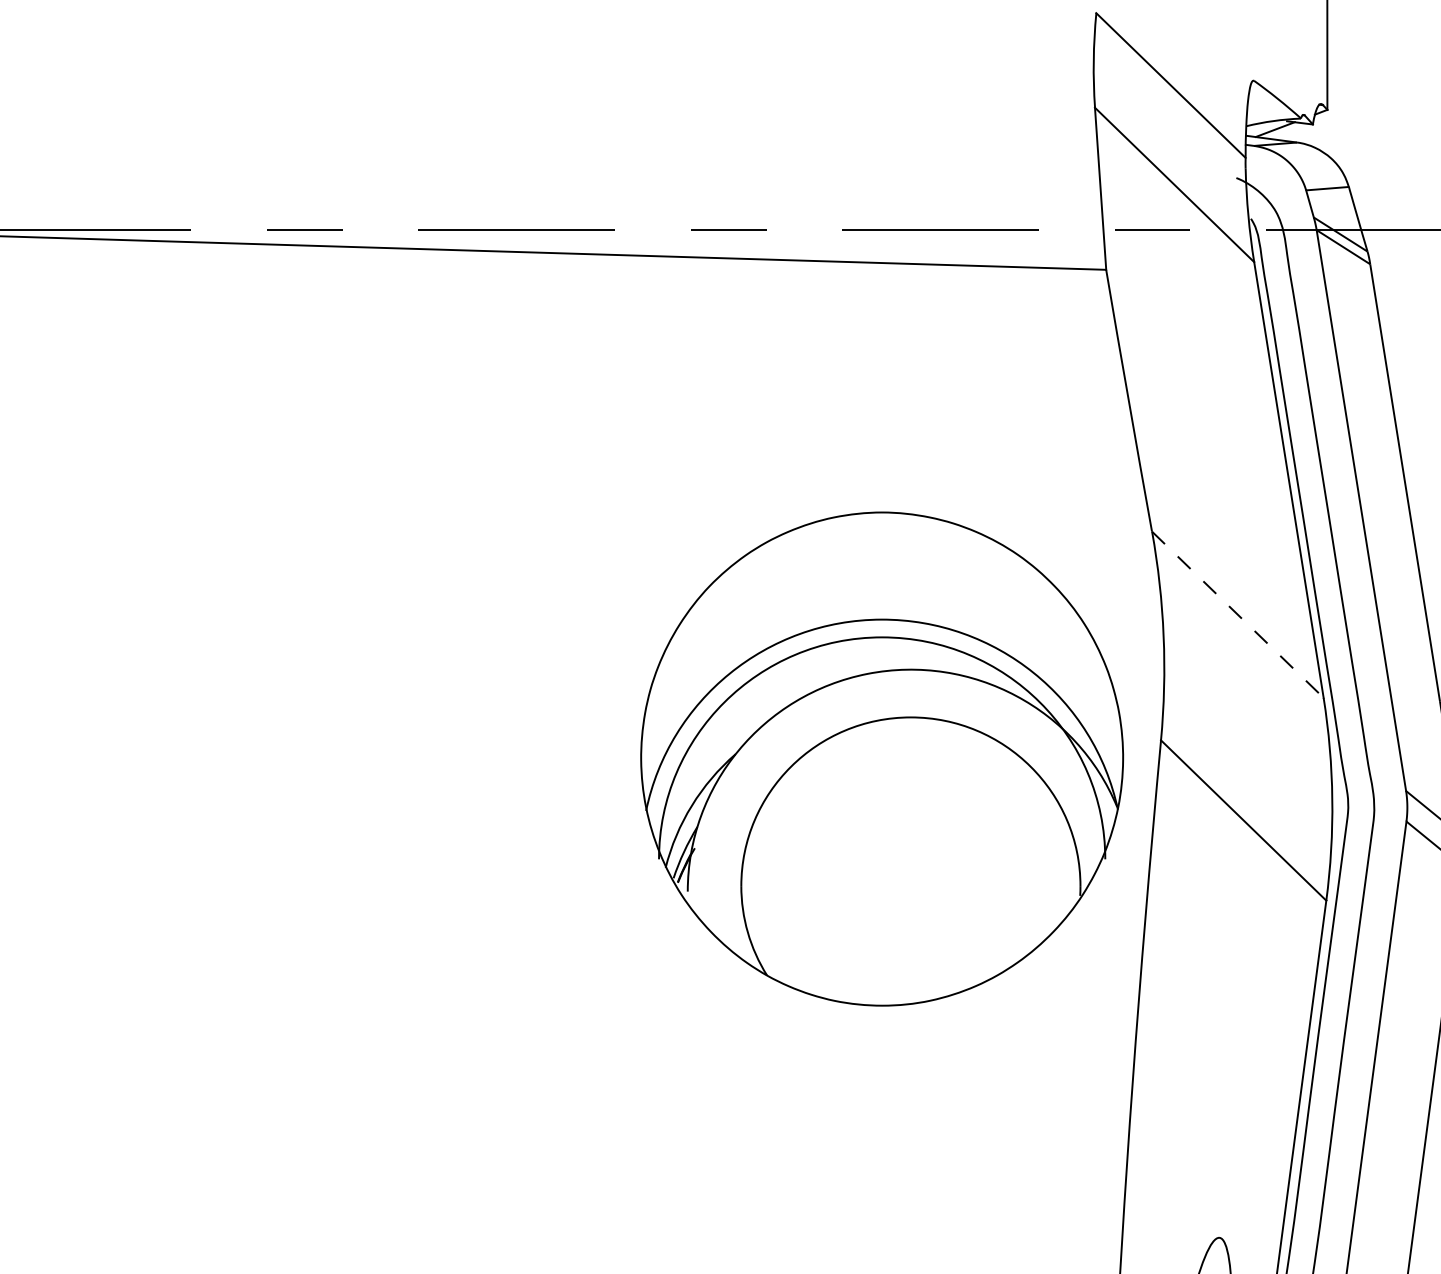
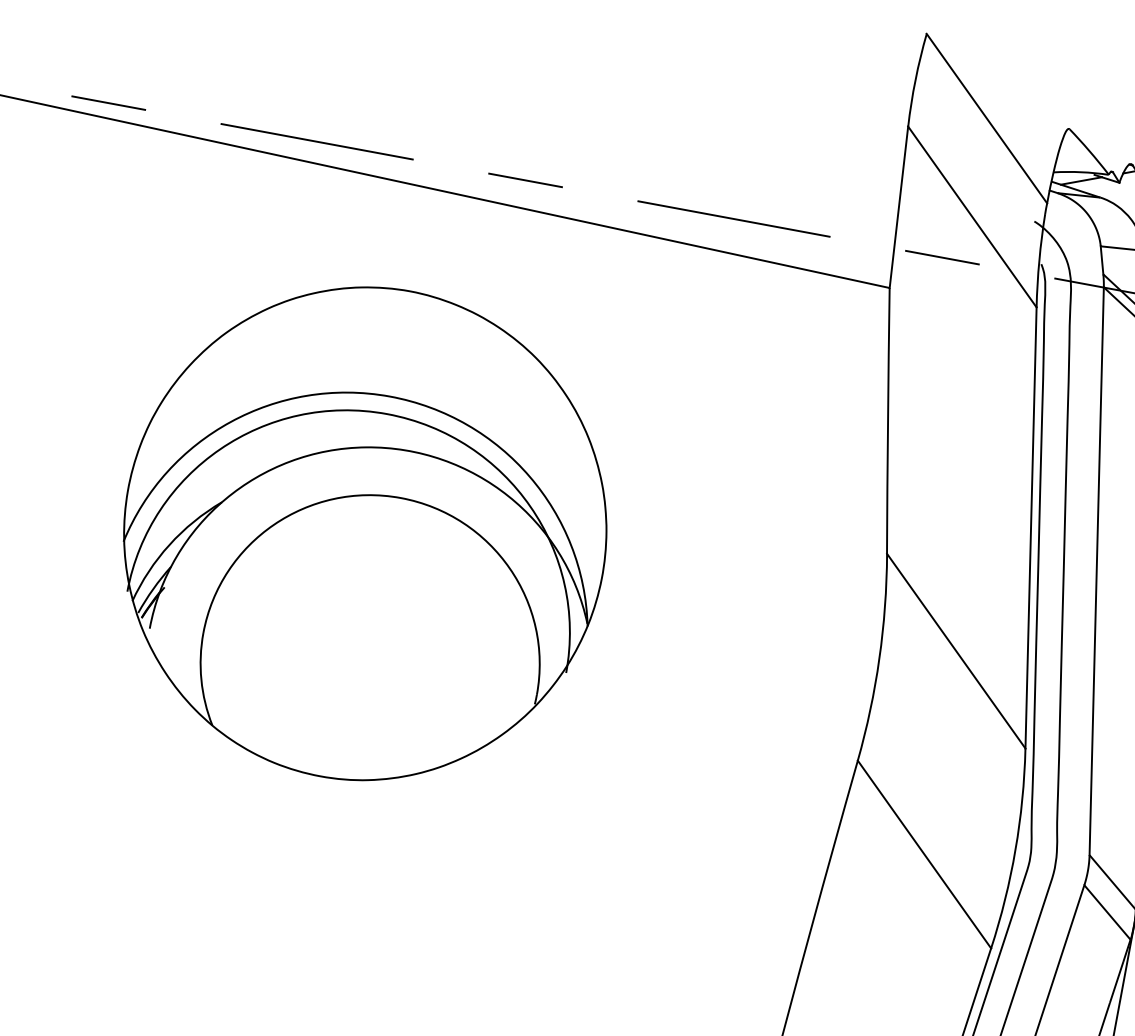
line: (1238, 615) -> (956, 652), dashed -> solid
part: (882, 758) -> (365, 533), moved

